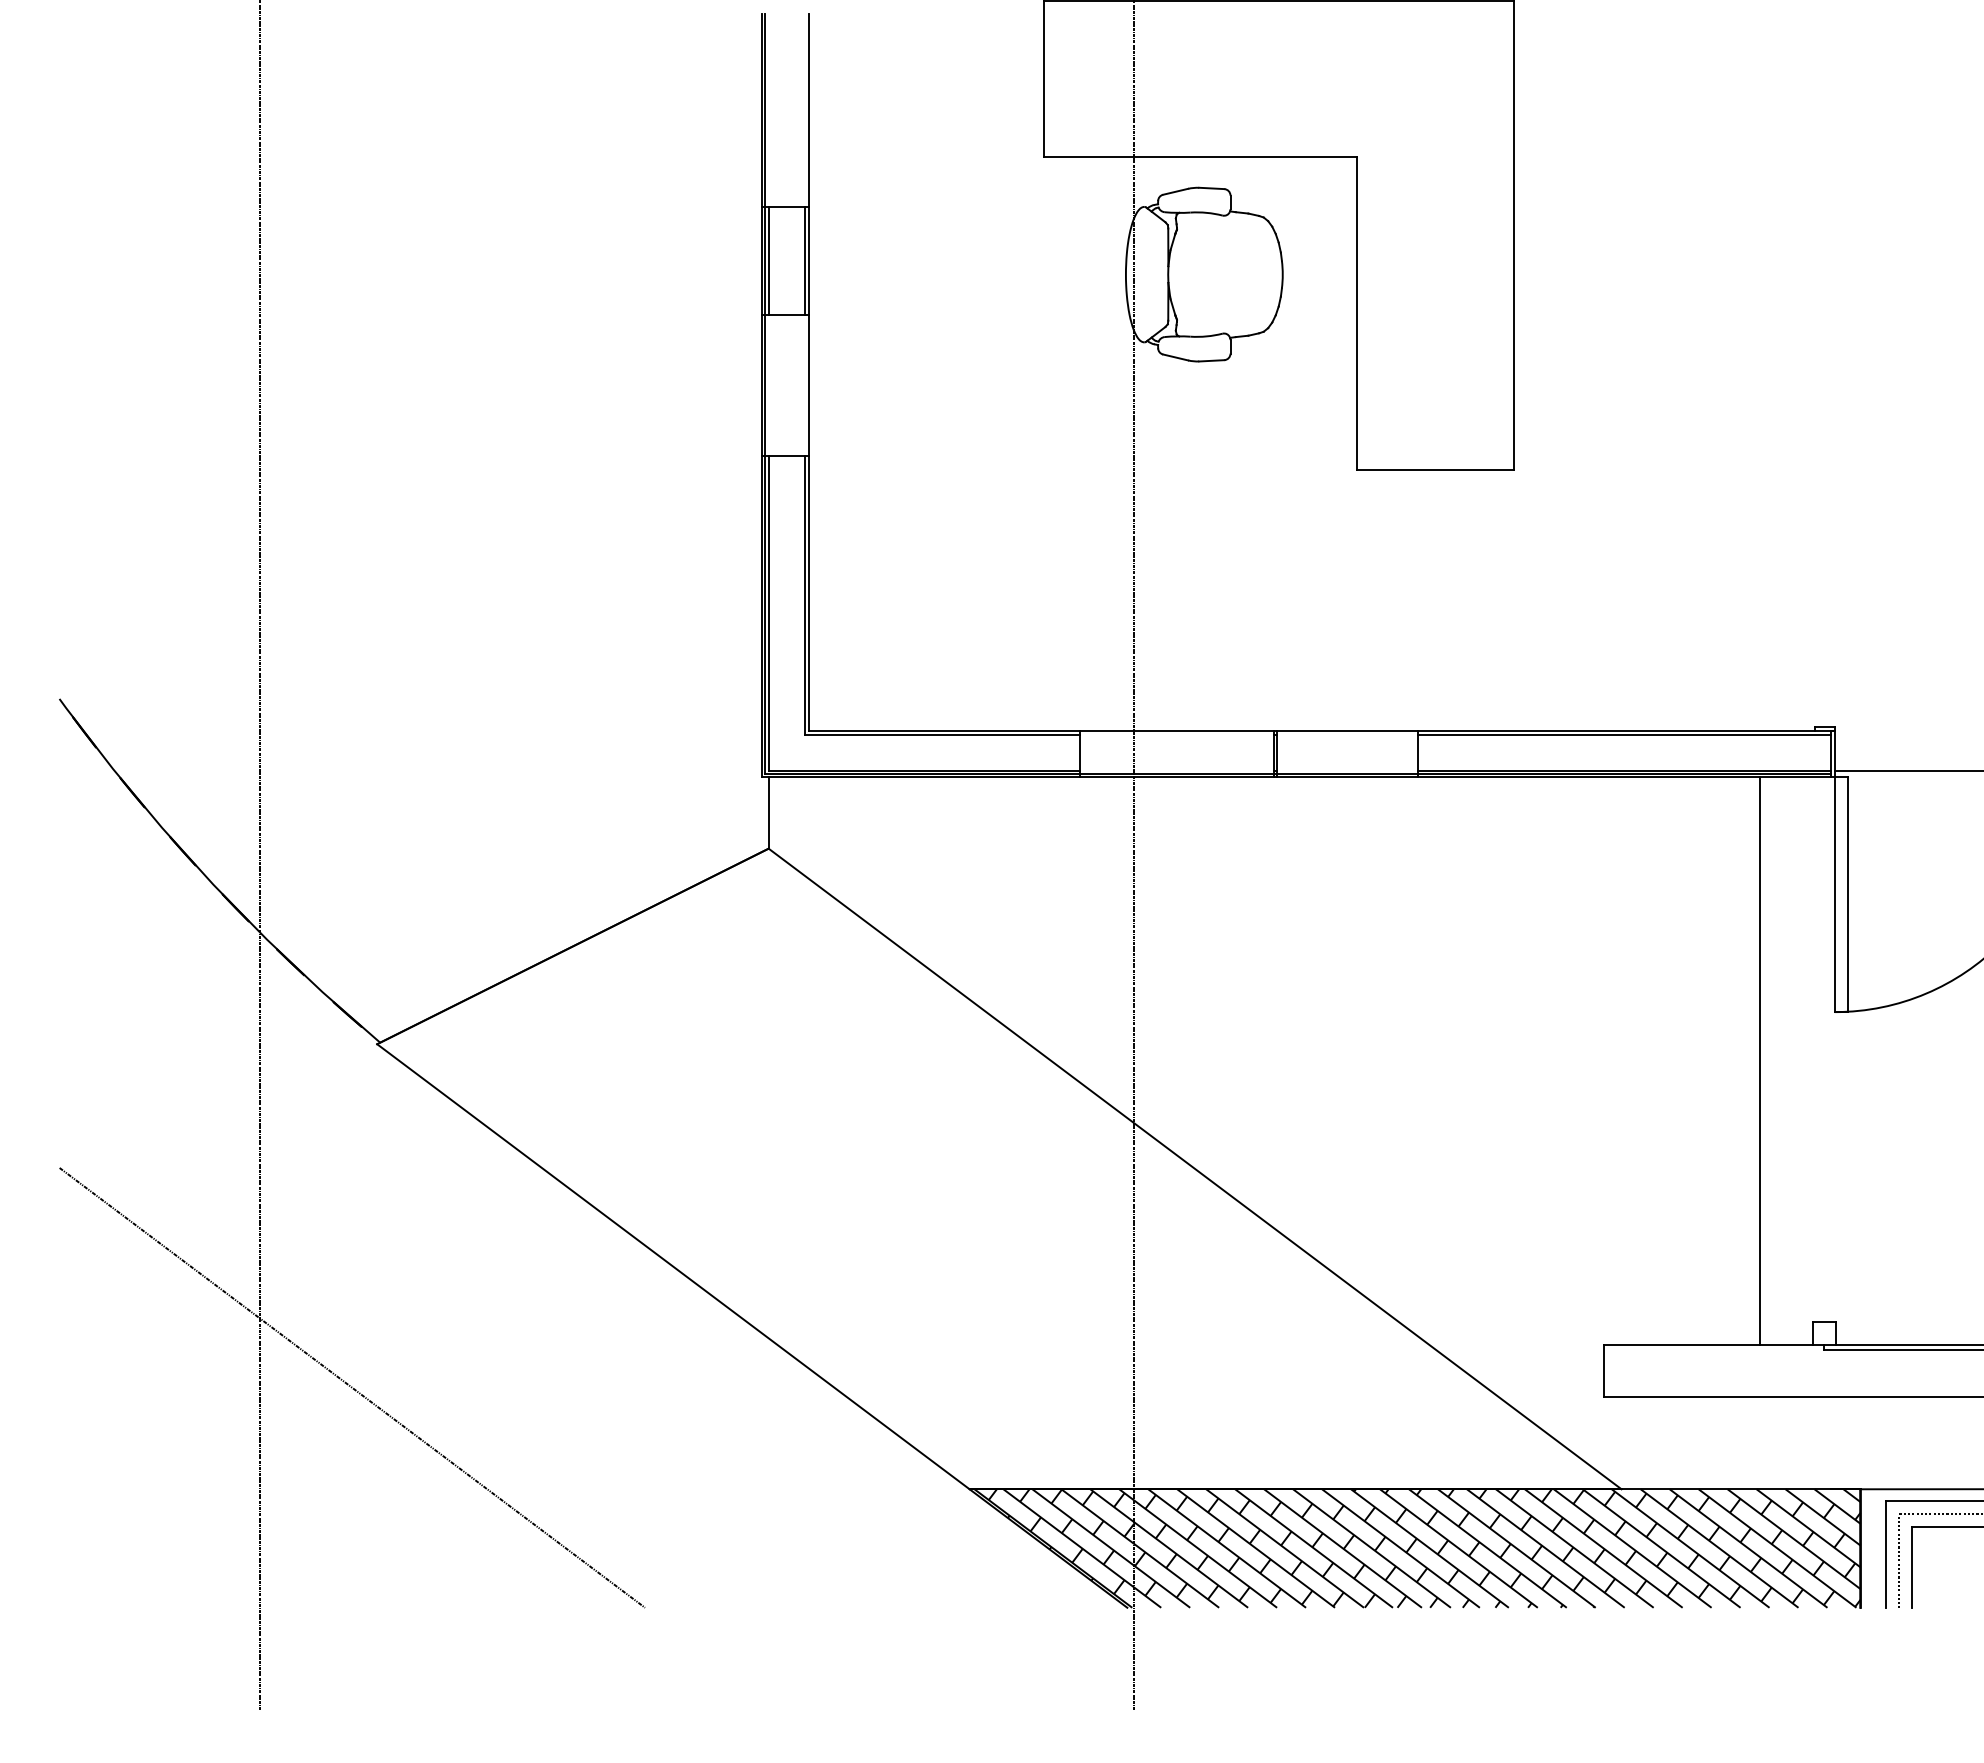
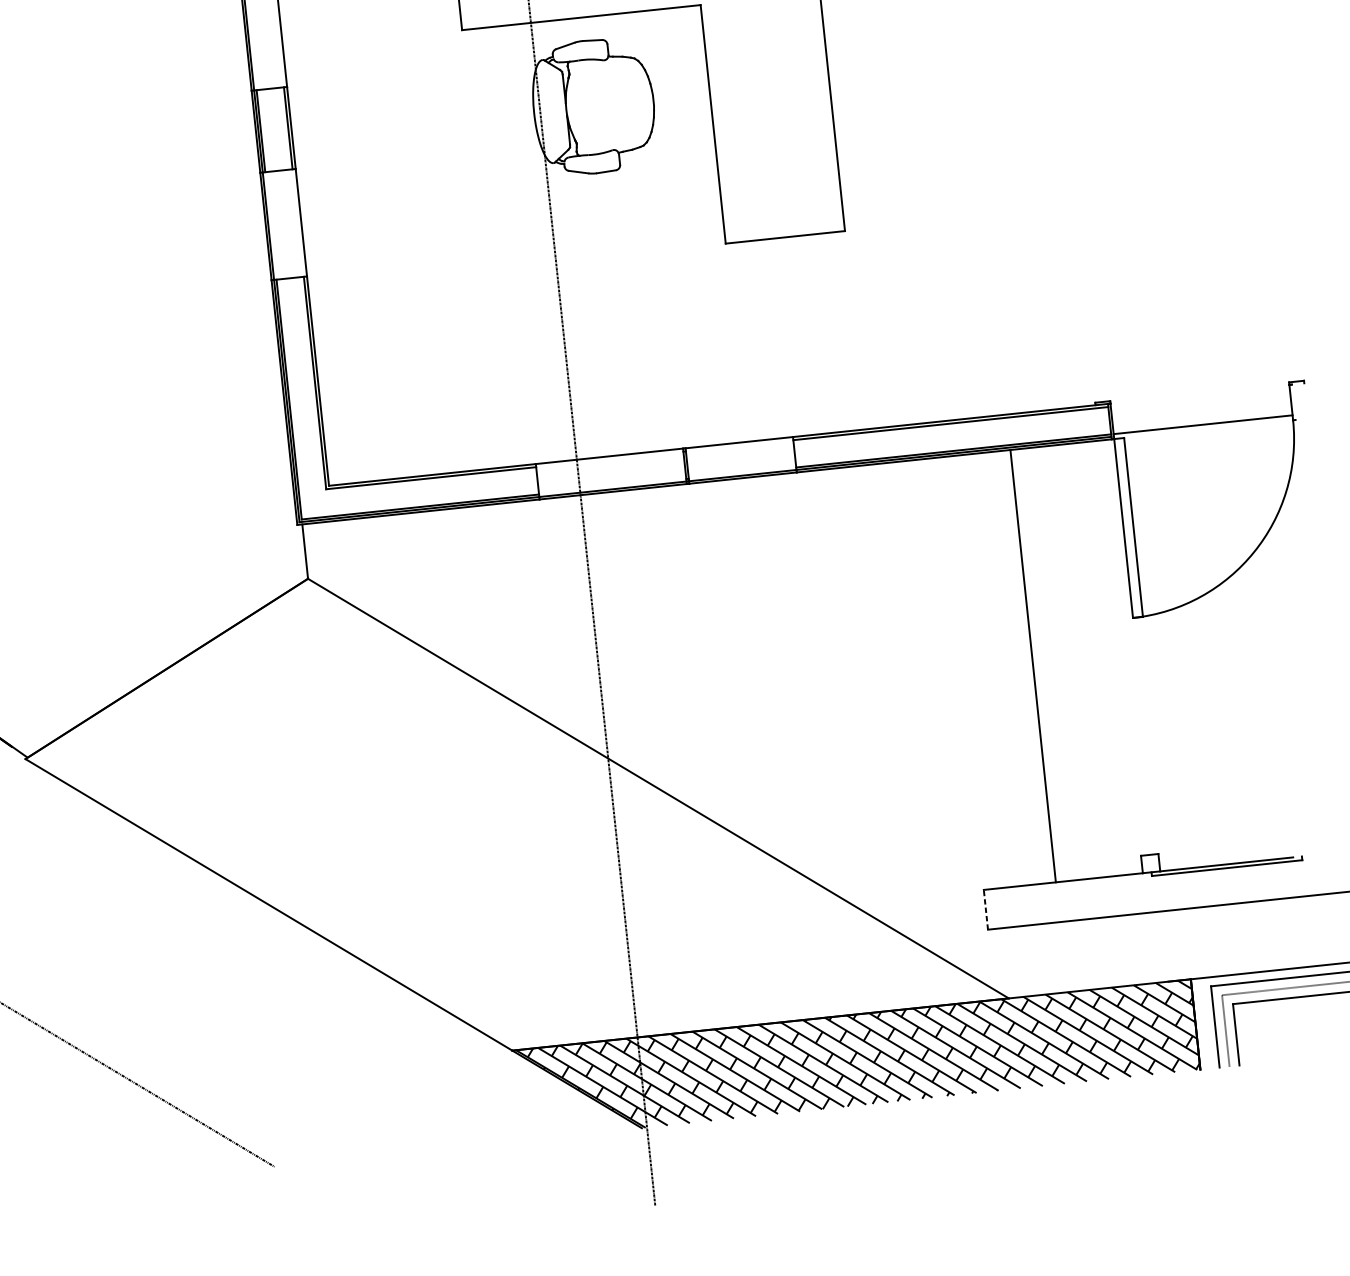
line: (1760, 1060) -> (1033, 665), moved
line: (1603, 1370) -> (985, 909), solid -> dashed

